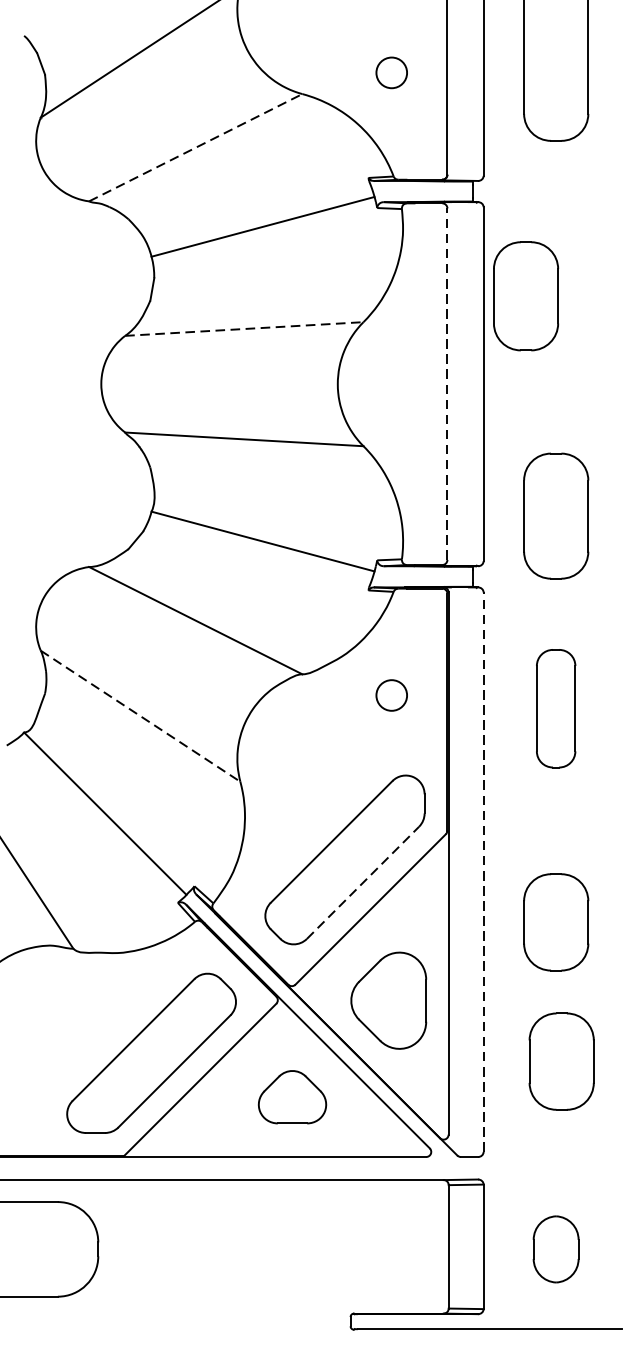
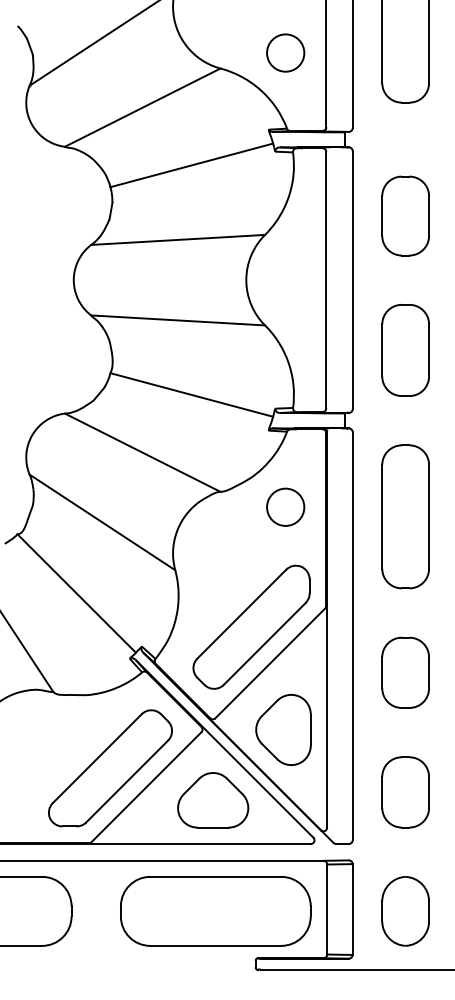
circle: (391, 72) -> (285, 52), size x1.67
line: (196, 147) -> (143, 107), dashed -> solid
part: (525, 295) -> (405, 215), moved
line: (244, 328) -> (178, 239), dashed -> solid
line: (447, 383) -> (326, 279), dashed -> solid
part: (555, 516) -> (405, 350), moved
circle: (391, 694) -> (285, 506), size x1.67
part: (555, 708) -> (405, 516), size x1.67
line: (140, 716) -> (102, 522), dashed -> solid
line: (483, 871) -> (352, 635), dashed -> solid
line: (362, 882) -> (264, 643), dashed -> solid
part: (561, 1061) -> (405, 792), moved
part: (292, 1097) -> (213, 800), size x1.43
part: (295, 1249) -> (215, 911), added
part: (555, 1249) -> (405, 911), size x1.43

